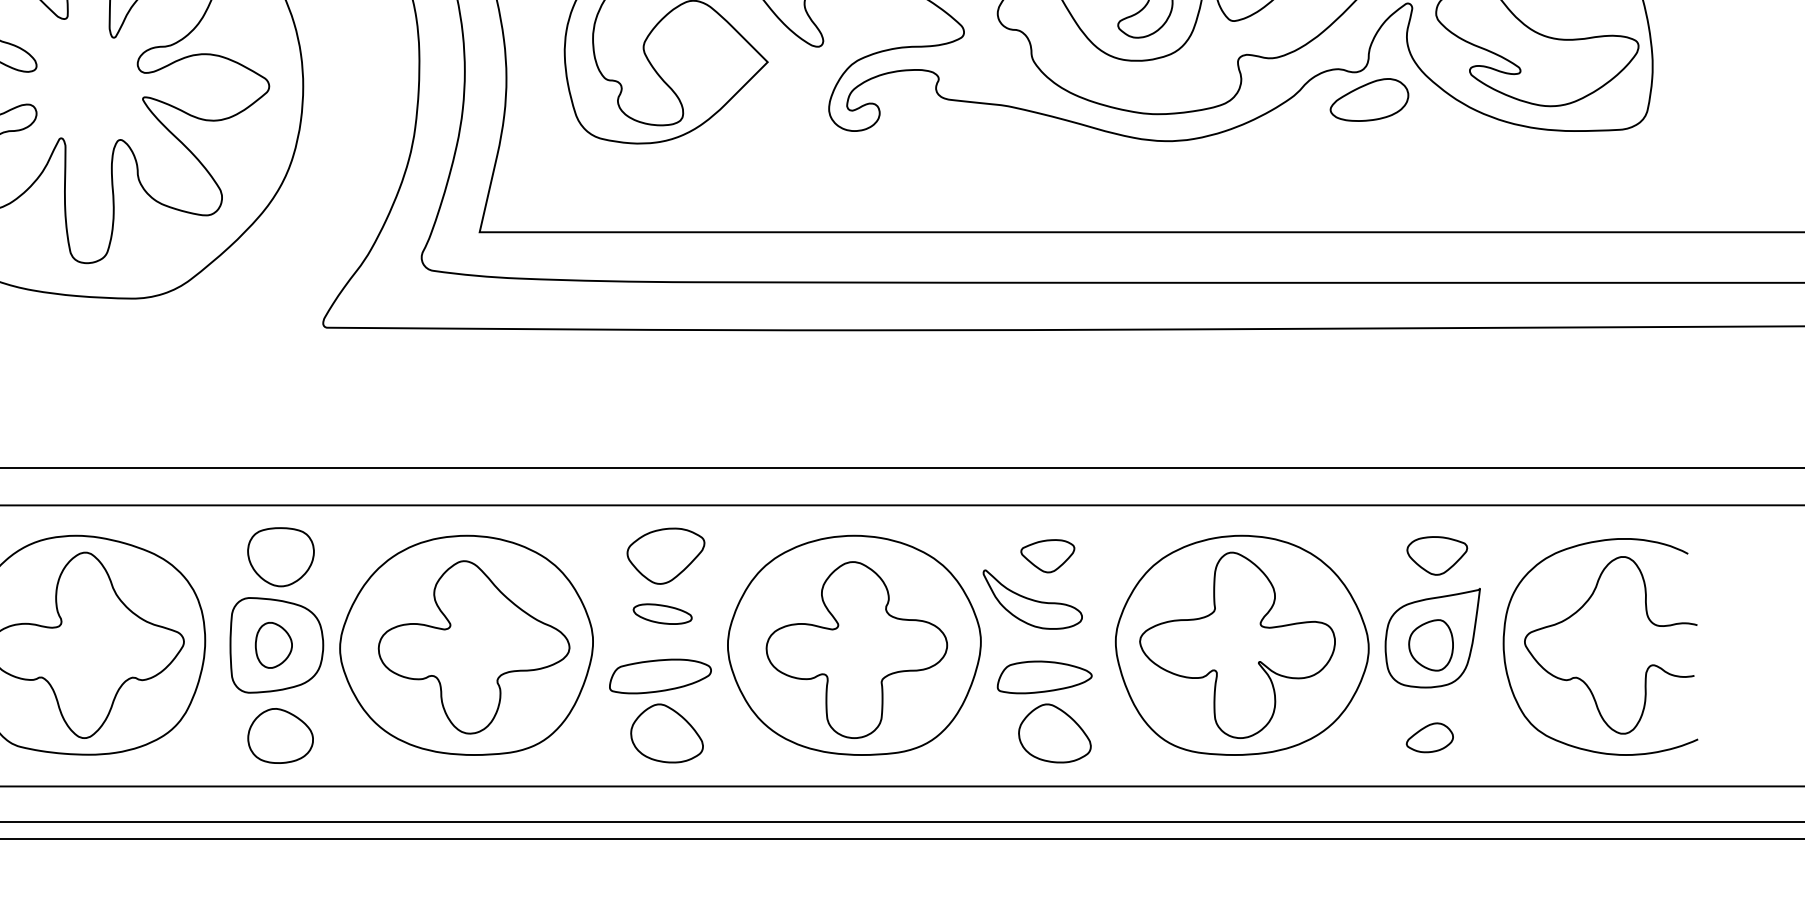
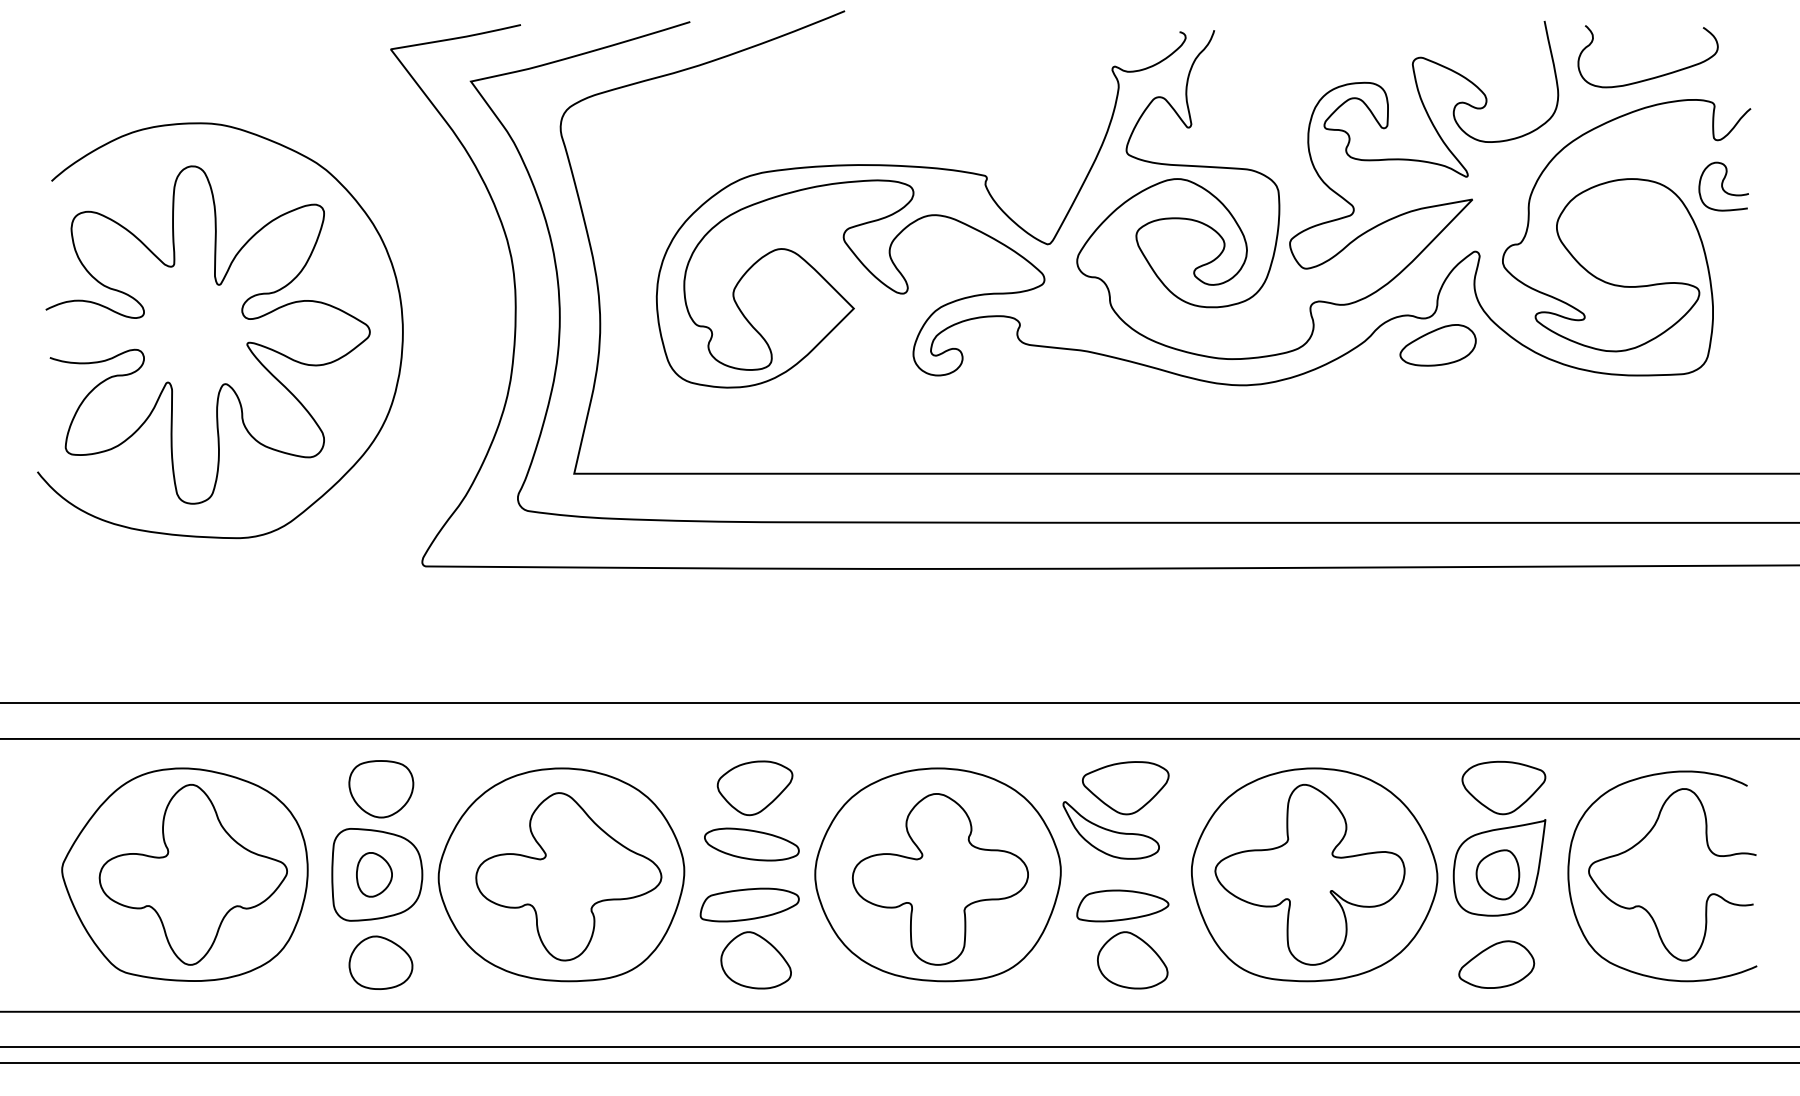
part: (1436, 555) -> (1503, 787), size x1.43
part: (1047, 556) -> (1125, 788), size x1.67
part: (662, 614) -> (751, 844), size x1.67
part: (1429, 737) -> (1496, 964), size x1.67

